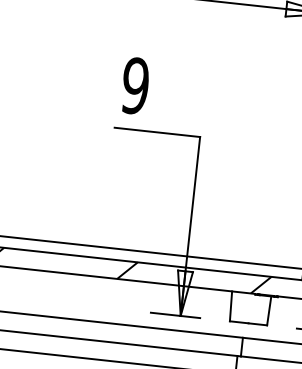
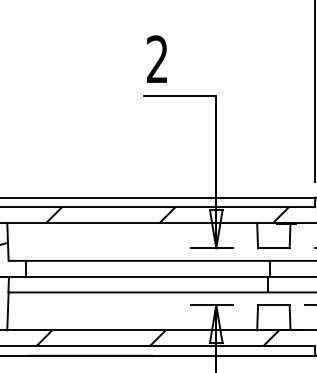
text: (135, 86) -> (157, 59), 9 -> 2

